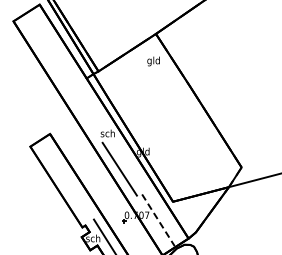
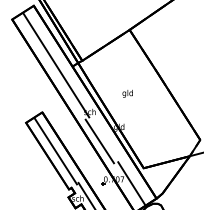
text: (153, 61) -> (127, 93), moved
line: (66, 77) -> (55, 65), added
line: (66, 181) -> (55, 151), added
line: (158, 220) -> (131, 183), dashed -> solid

